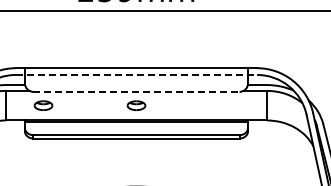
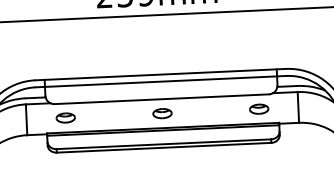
line: (136, 74) -> (161, 81), dashed -> solid
line: (136, 91) -> (161, 98), dashed -> solid
part: (229, 105) -> (259, 109), added

